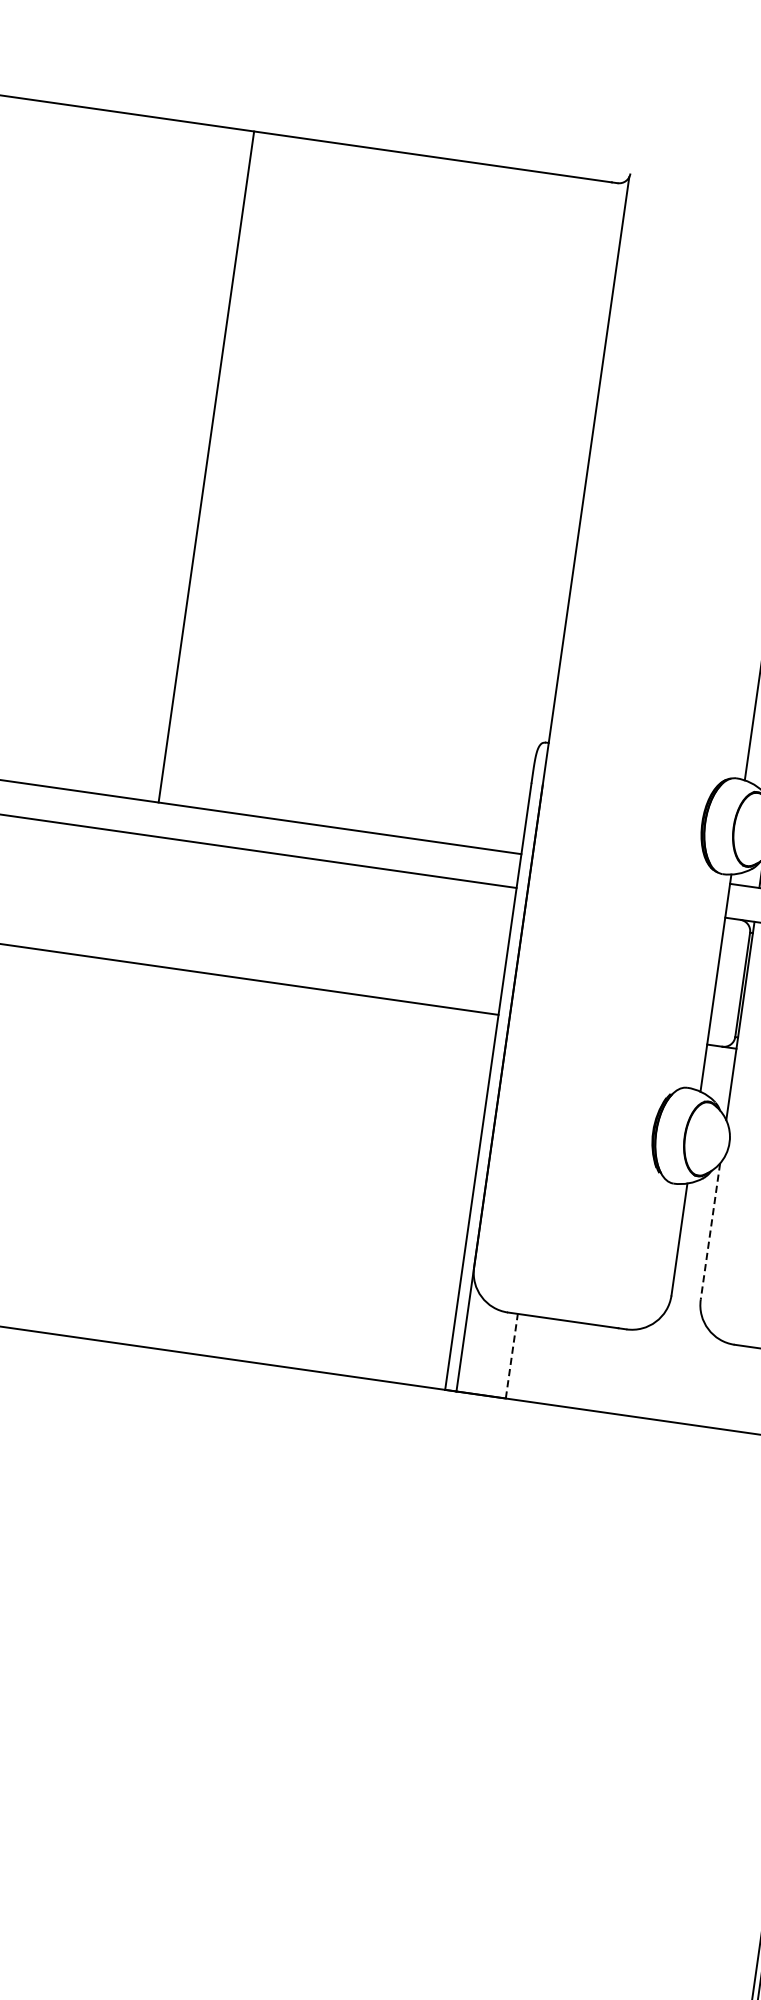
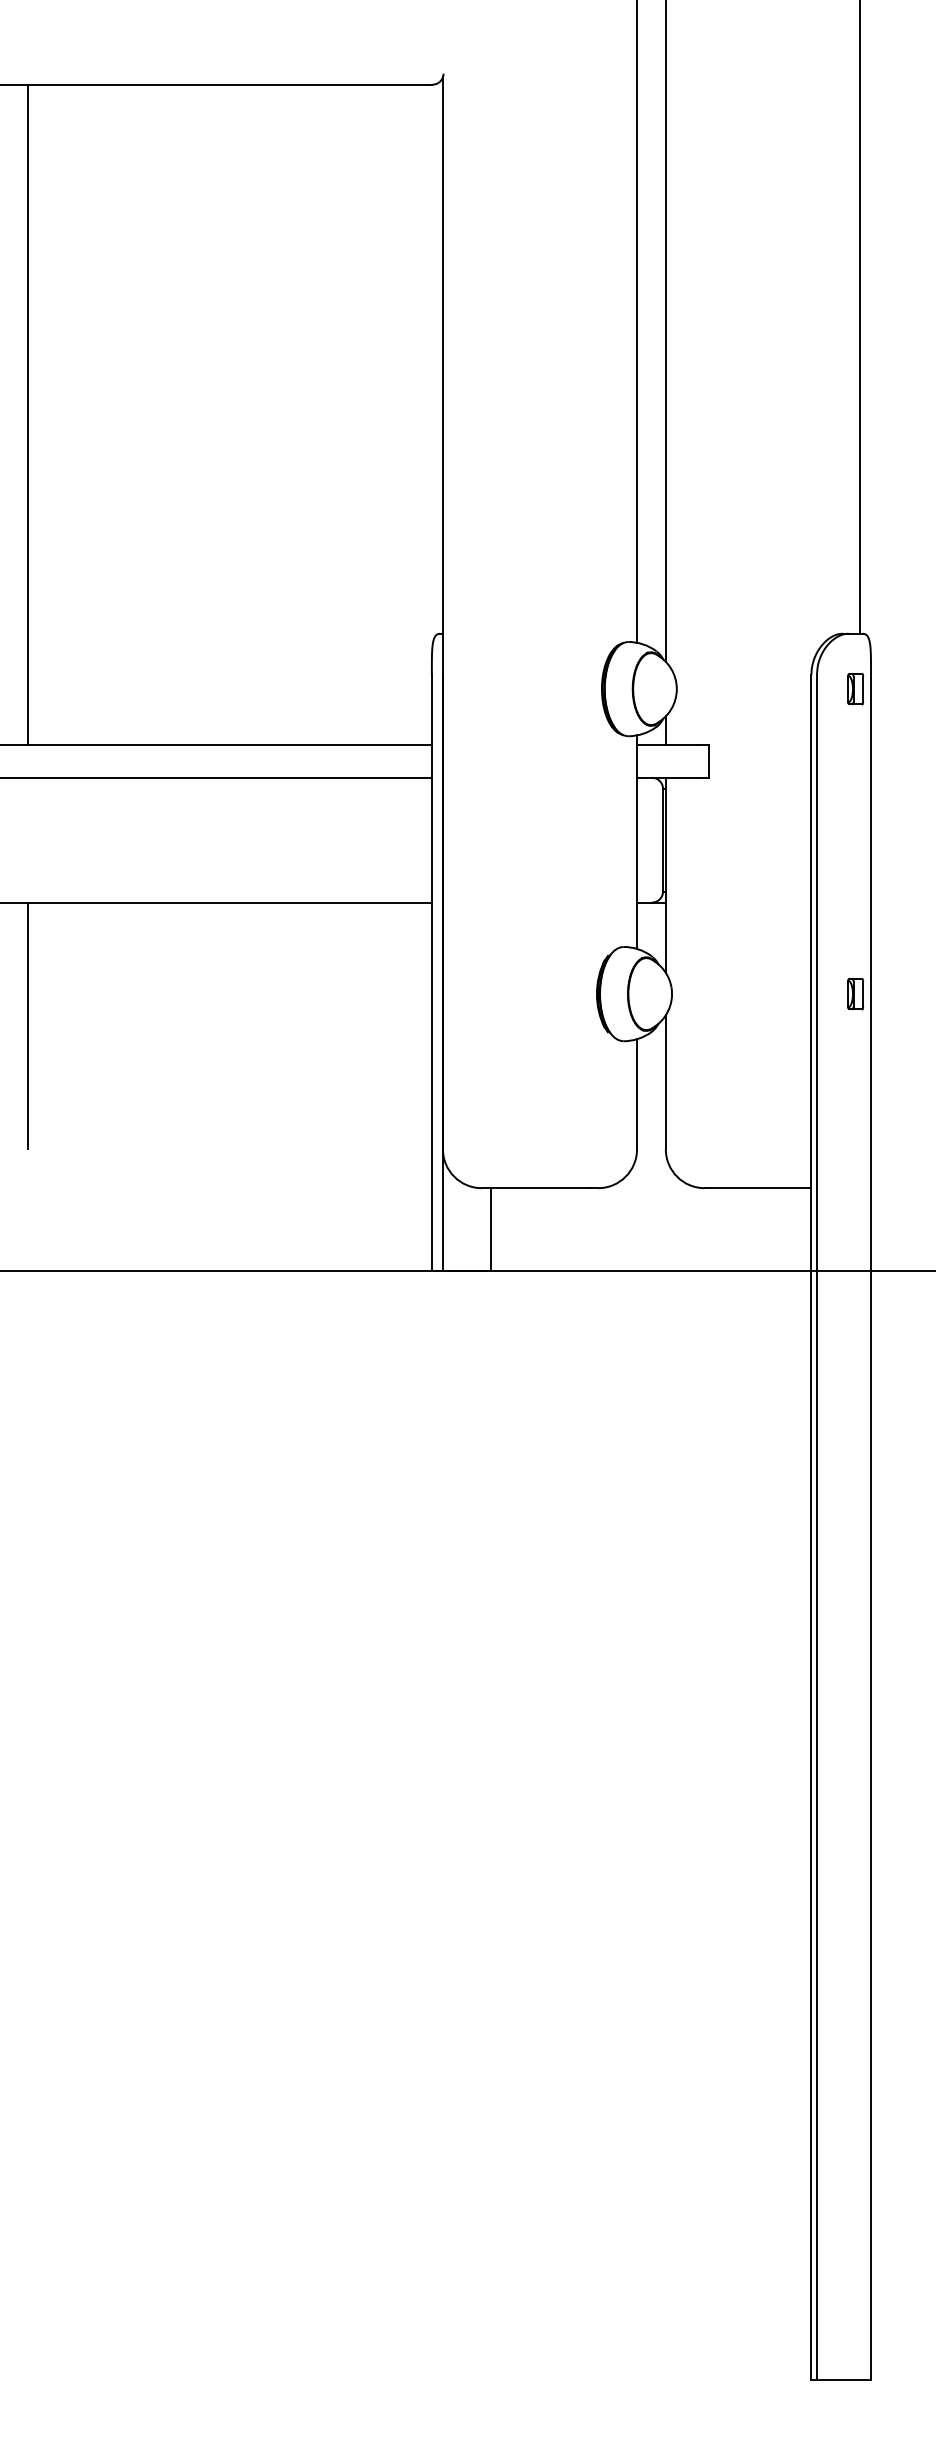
line: (206, 466) -> (28, 414), moved
line: (70, 1081) -> (28, 1025), added
line: (710, 1231) -> (665, 1082), dashed -> solid
line: (511, 1355) -> (491, 1229), dashed -> solid

